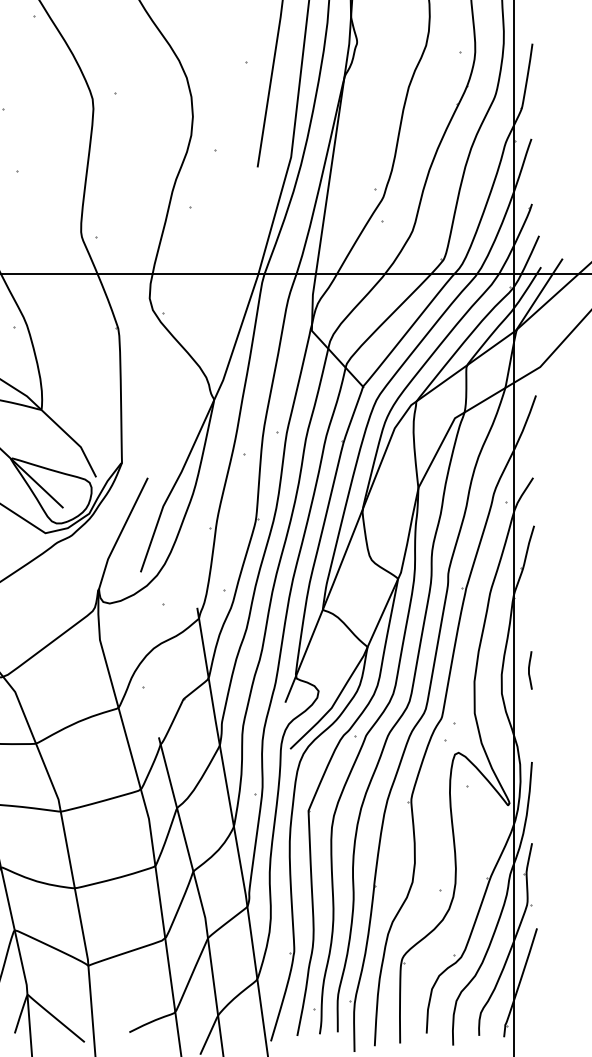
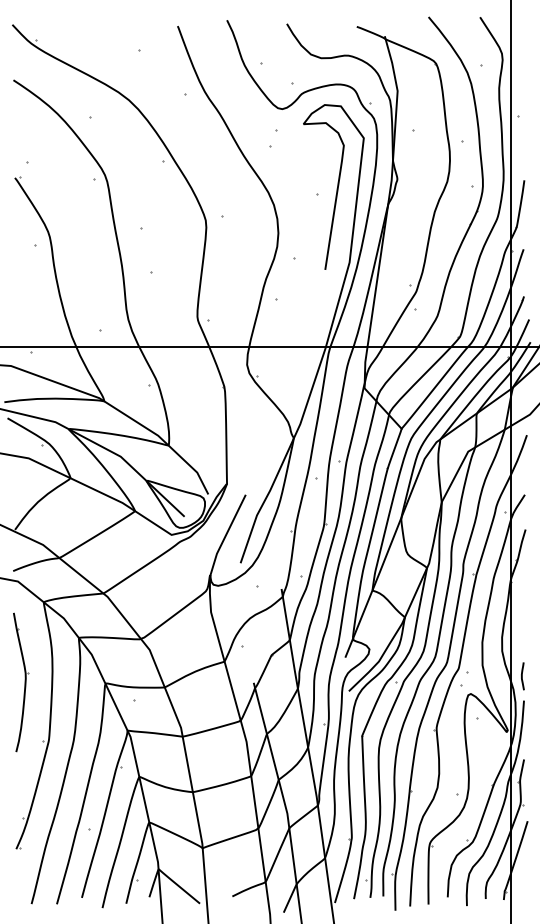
line: (529, 670) -> (522, 676), moved

